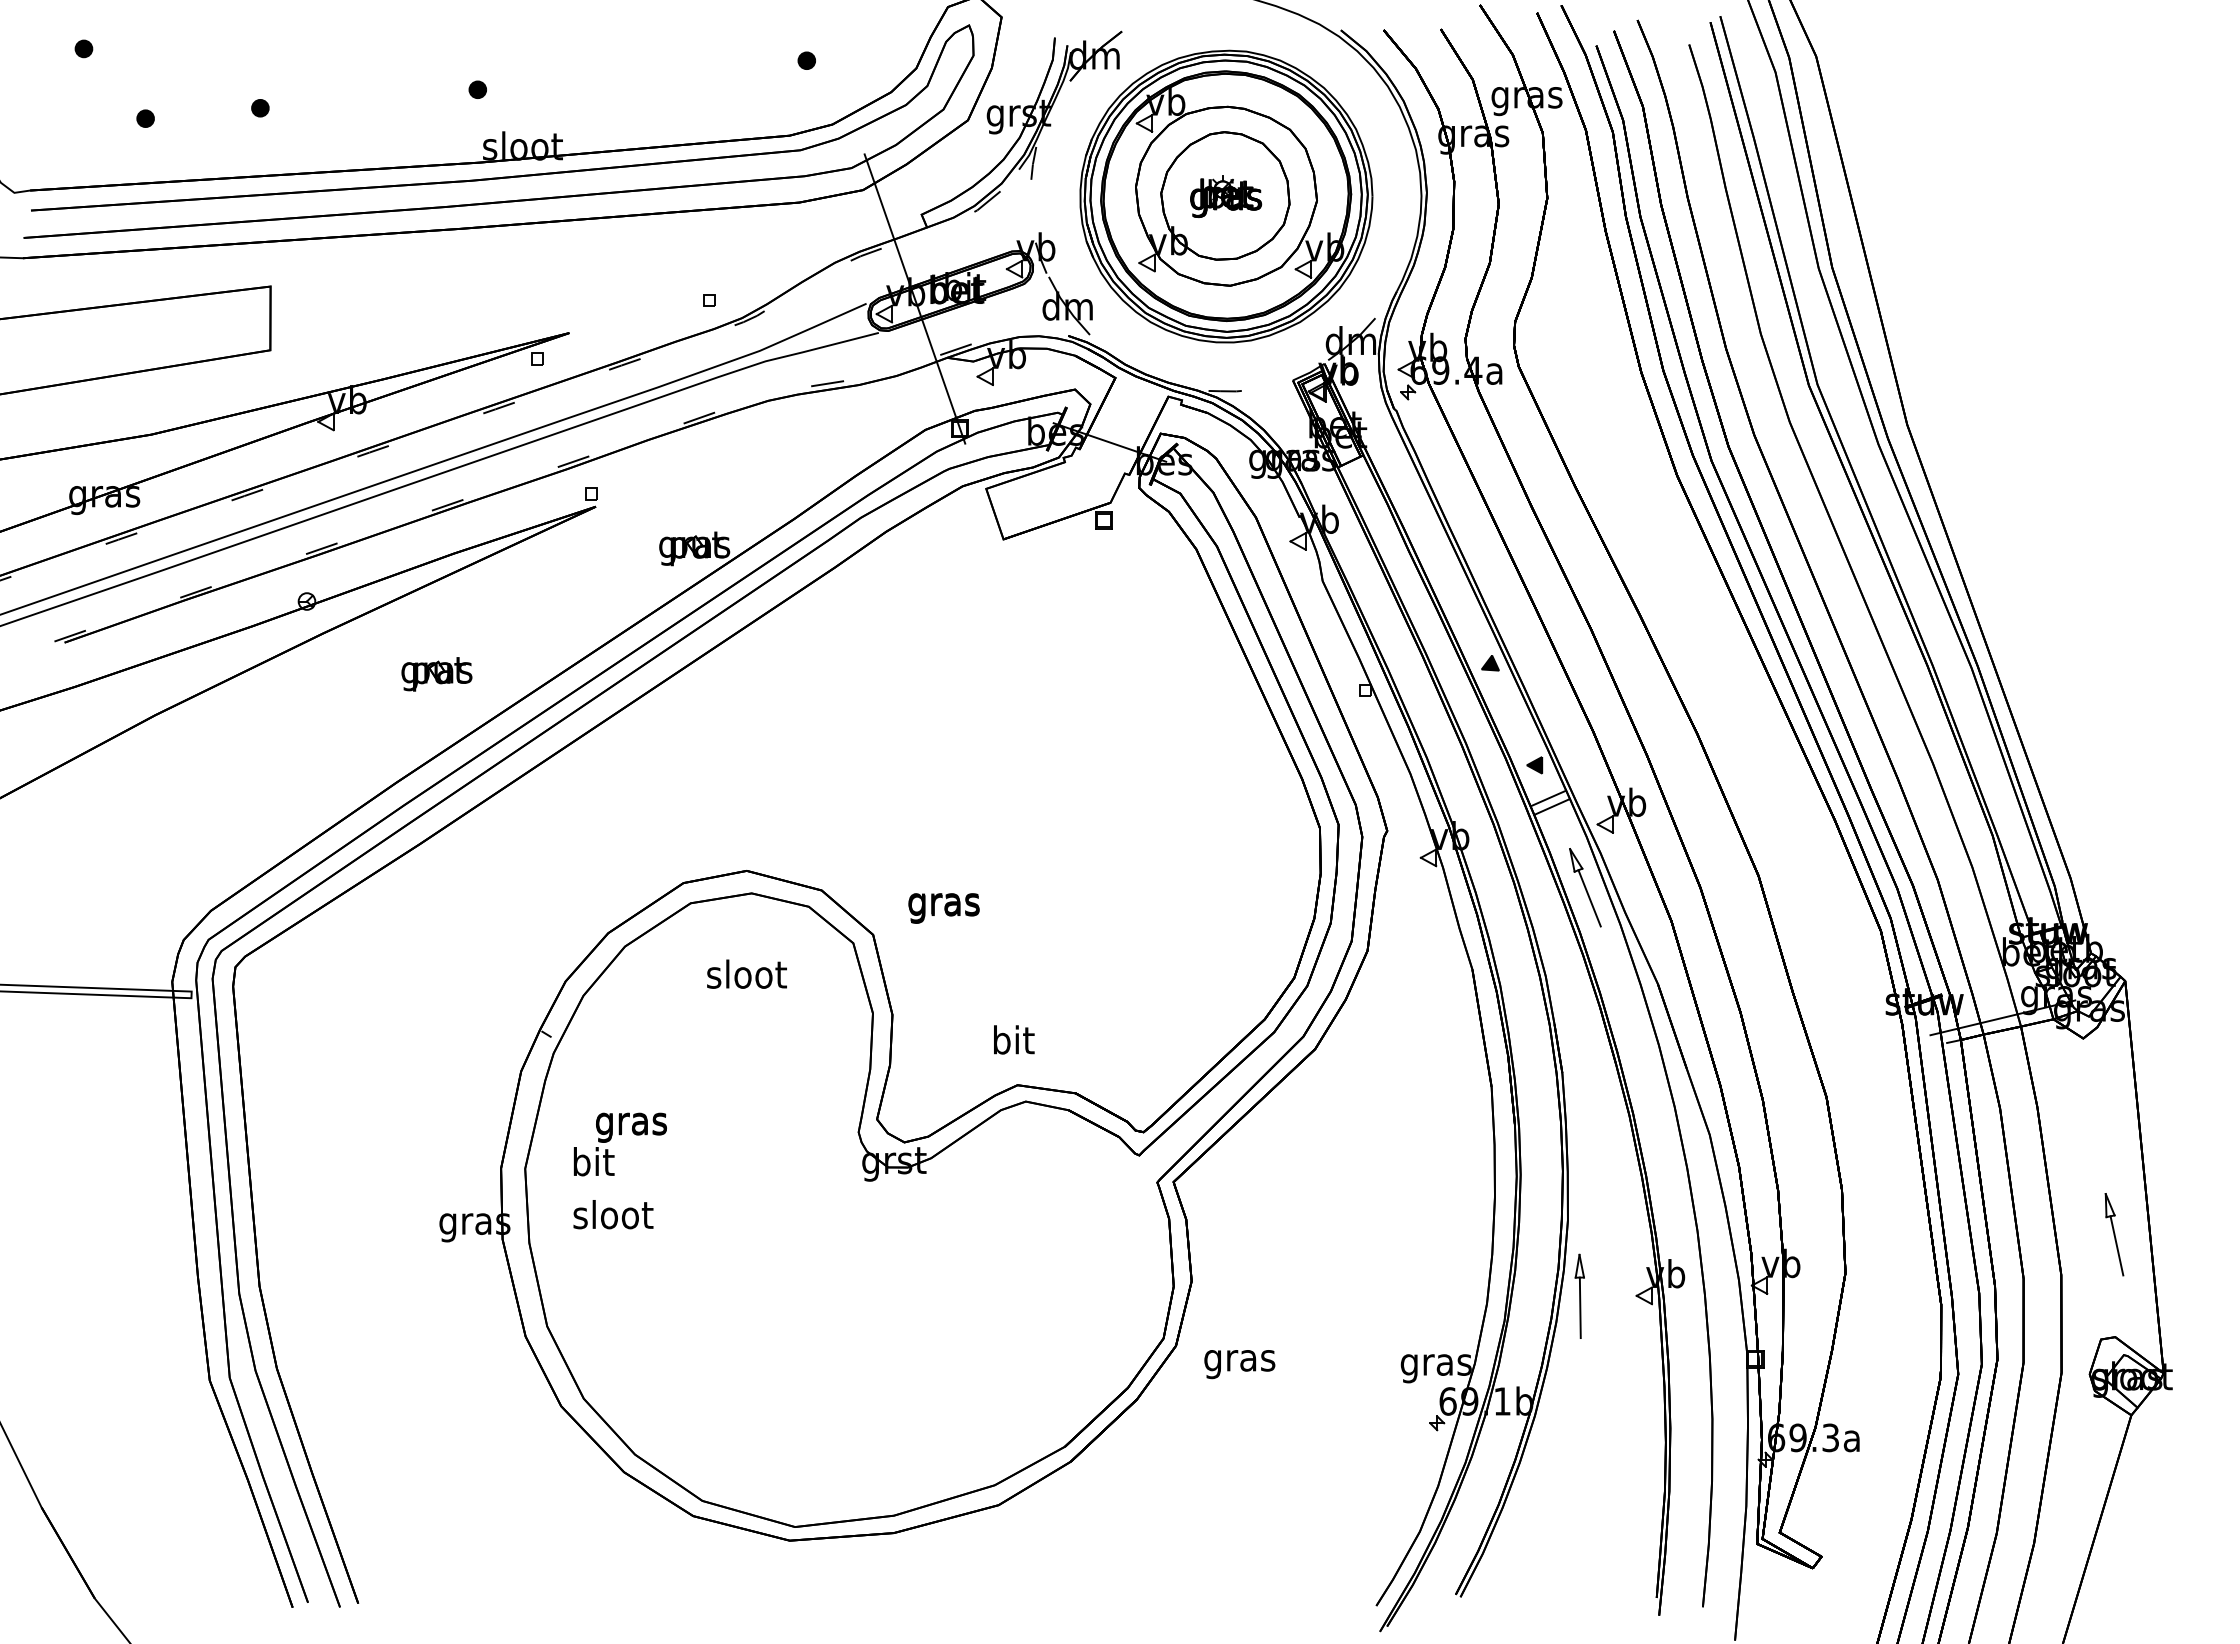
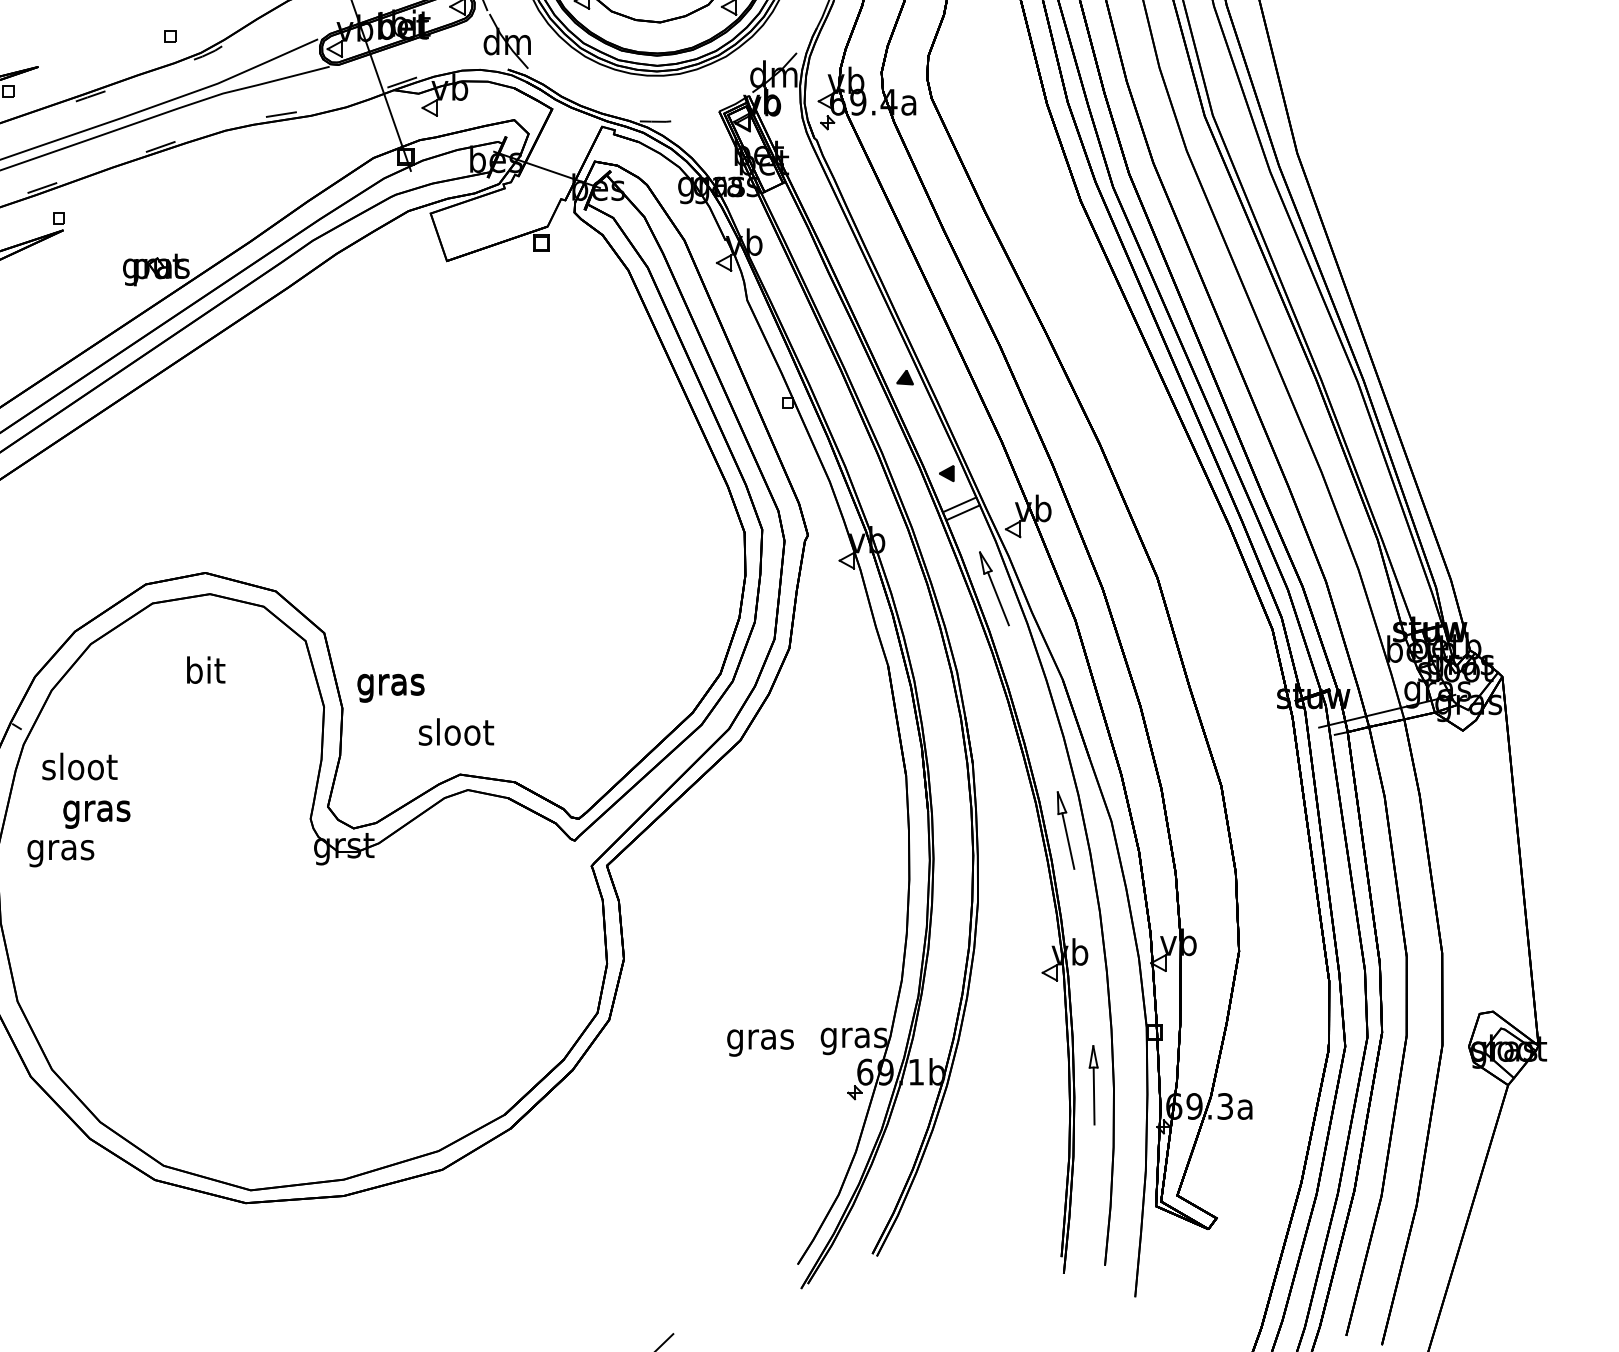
text: (943, 908) -> (390, 688), moved
text: (746, 973) -> (205, 669), sloot -> bit
text: (1013, 1039) -> (456, 731), bit -> sloot
text: (592, 1165) -> (60, 850), bit -> gras
text: (613, 1214) -> (79, 766), moved
part: (2114, 1234) -> (1066, 830), moved
part: (1579, 1295) -> (1093, 1084), moved
text: (1239, 1364) -> (760, 1043), moved

